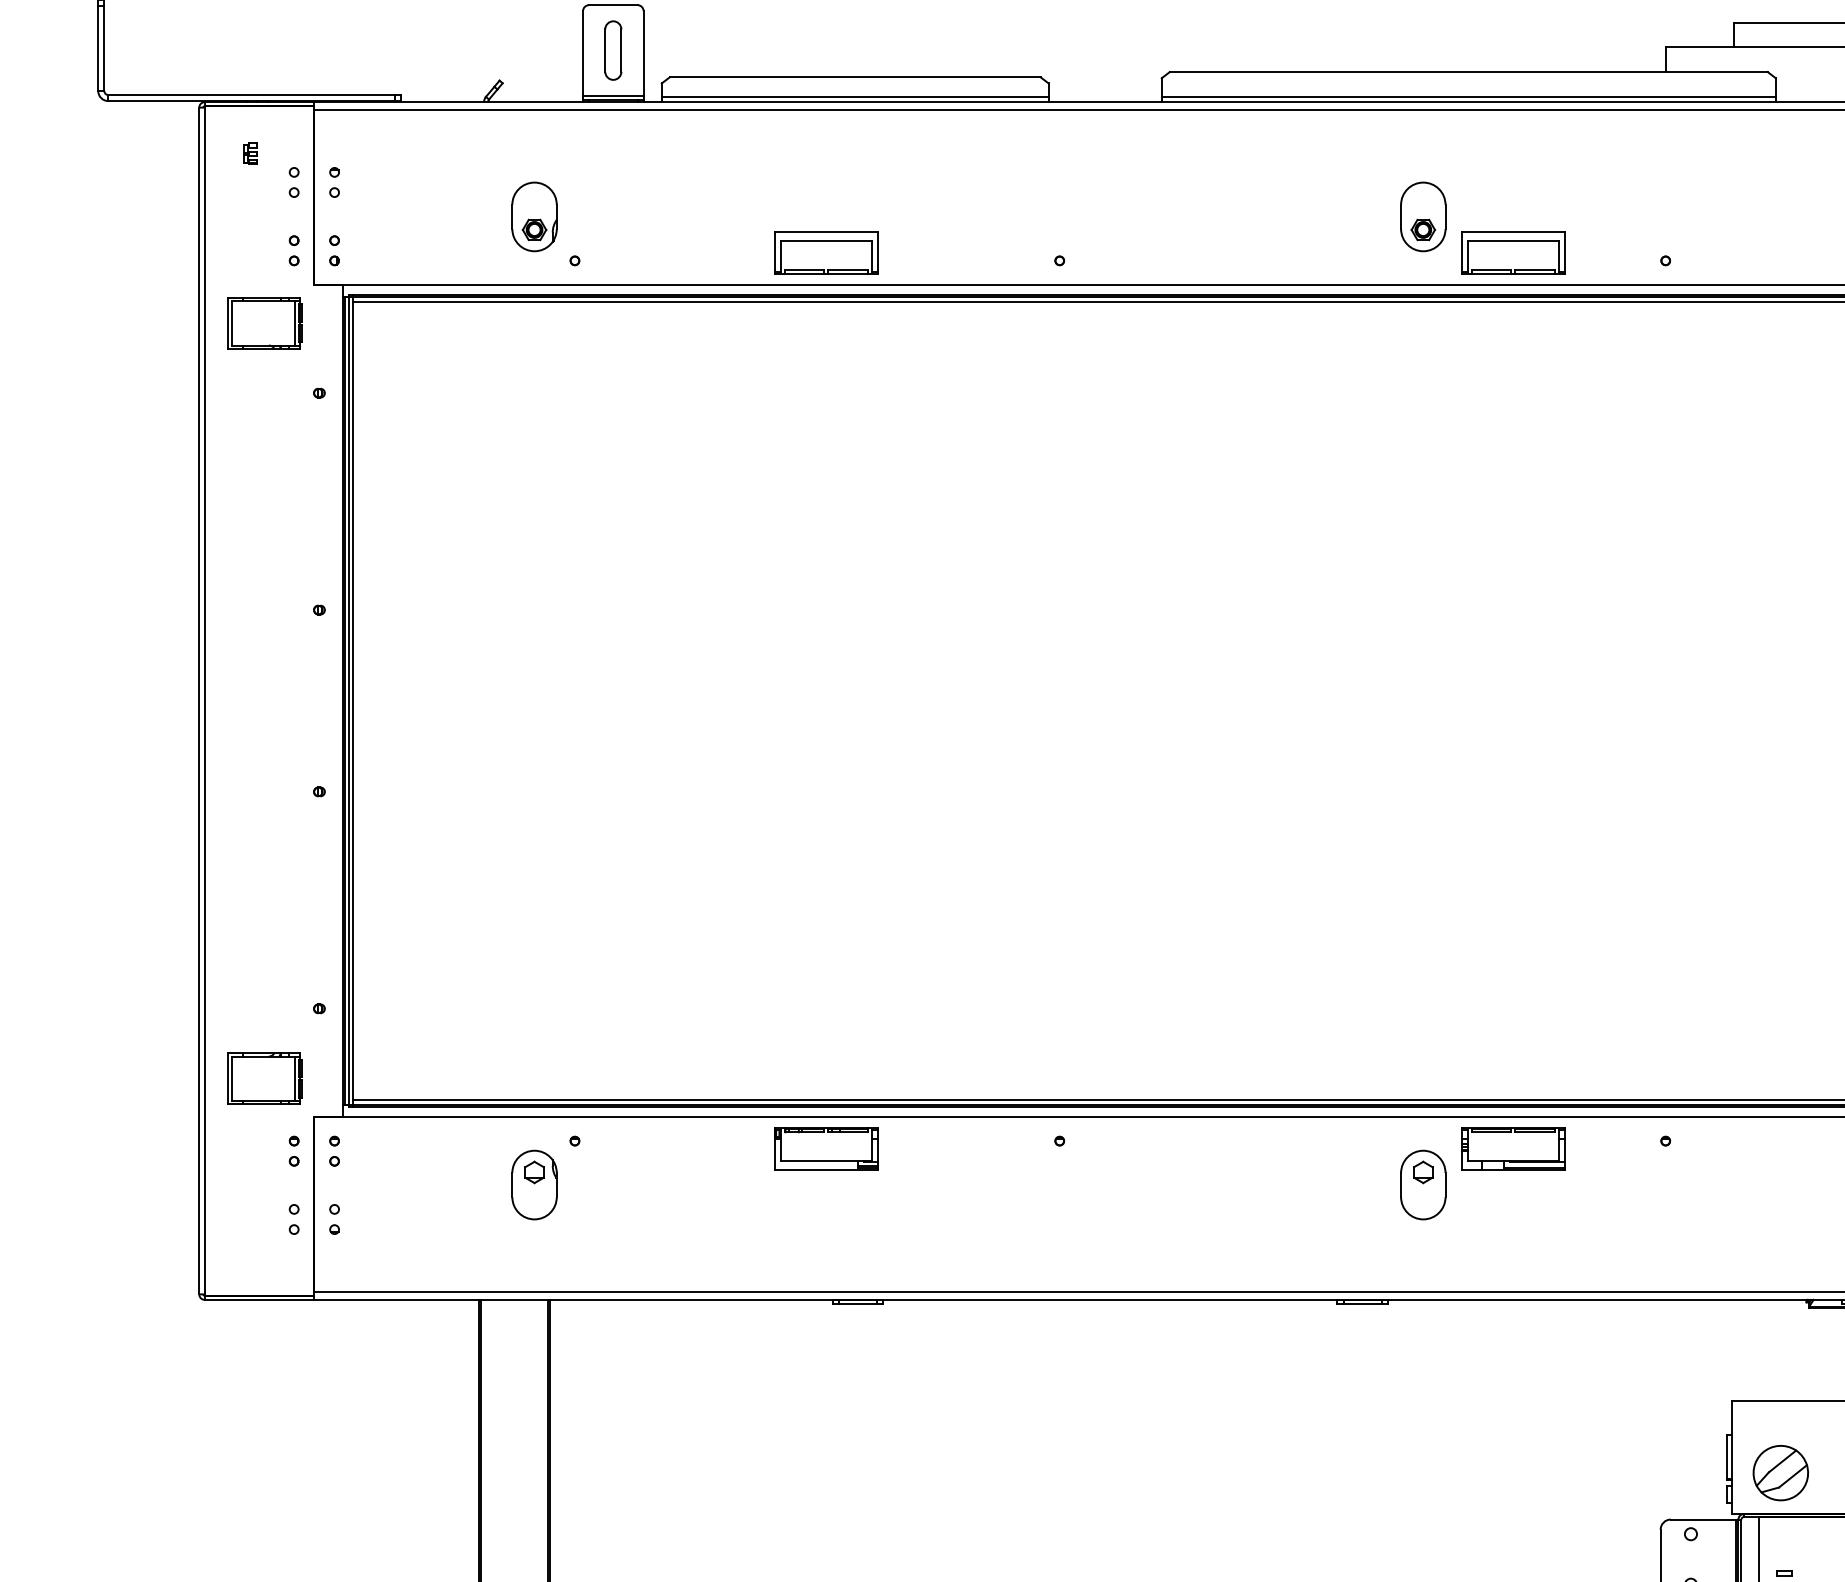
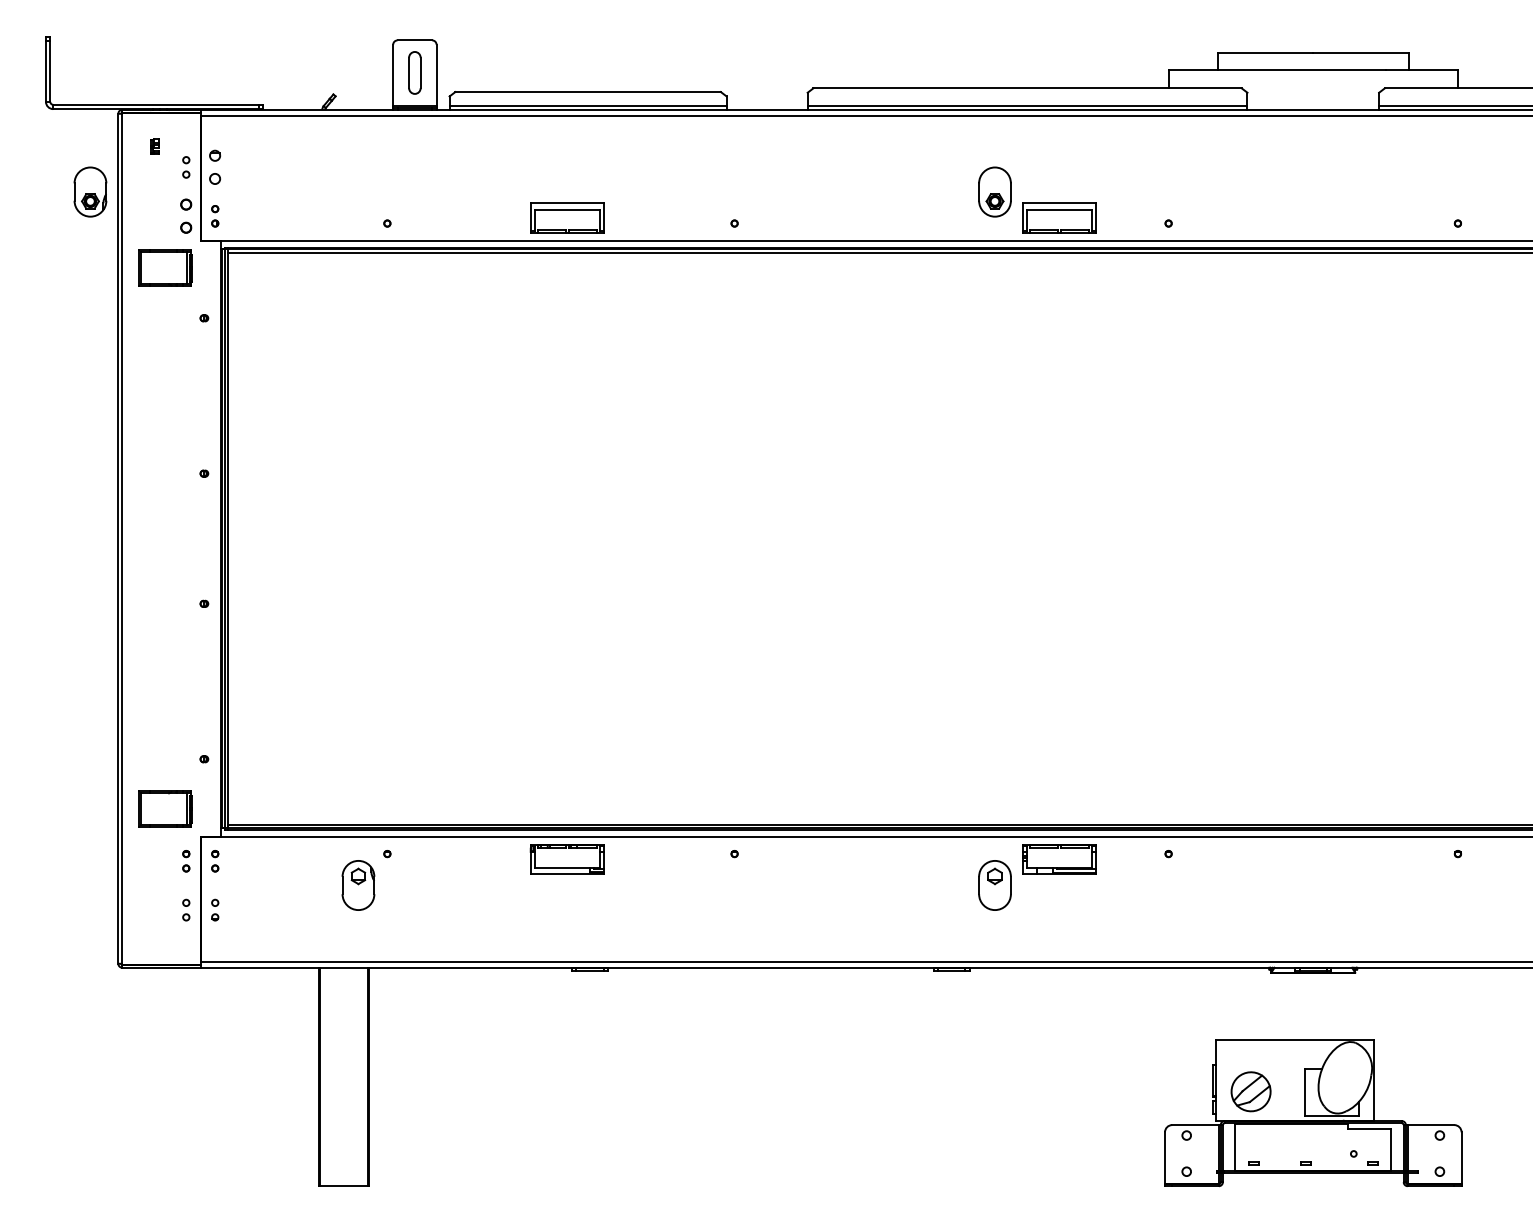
part: (334, 182) -> (215, 167), size x1.6
part: (534, 216) -> (90, 191), moved
part: (294, 251) -> (186, 216), size x1.6

